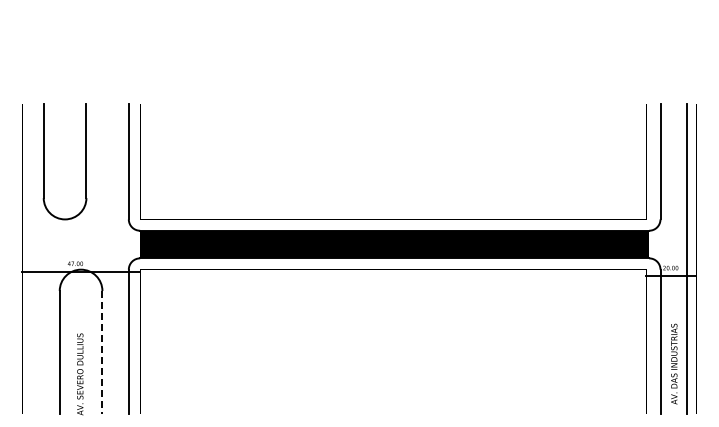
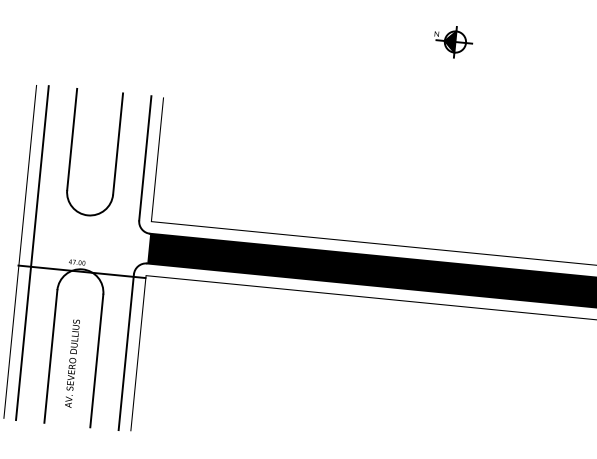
part: (402, 26) -> (453, 41), added
part: (44, 161) -> (71, 150), moved
line: (33, 258) -> (32, 252), added
line: (102, 352) -> (96, 360), dashed -> solid
text: (80, 374) -> (72, 363), moved

